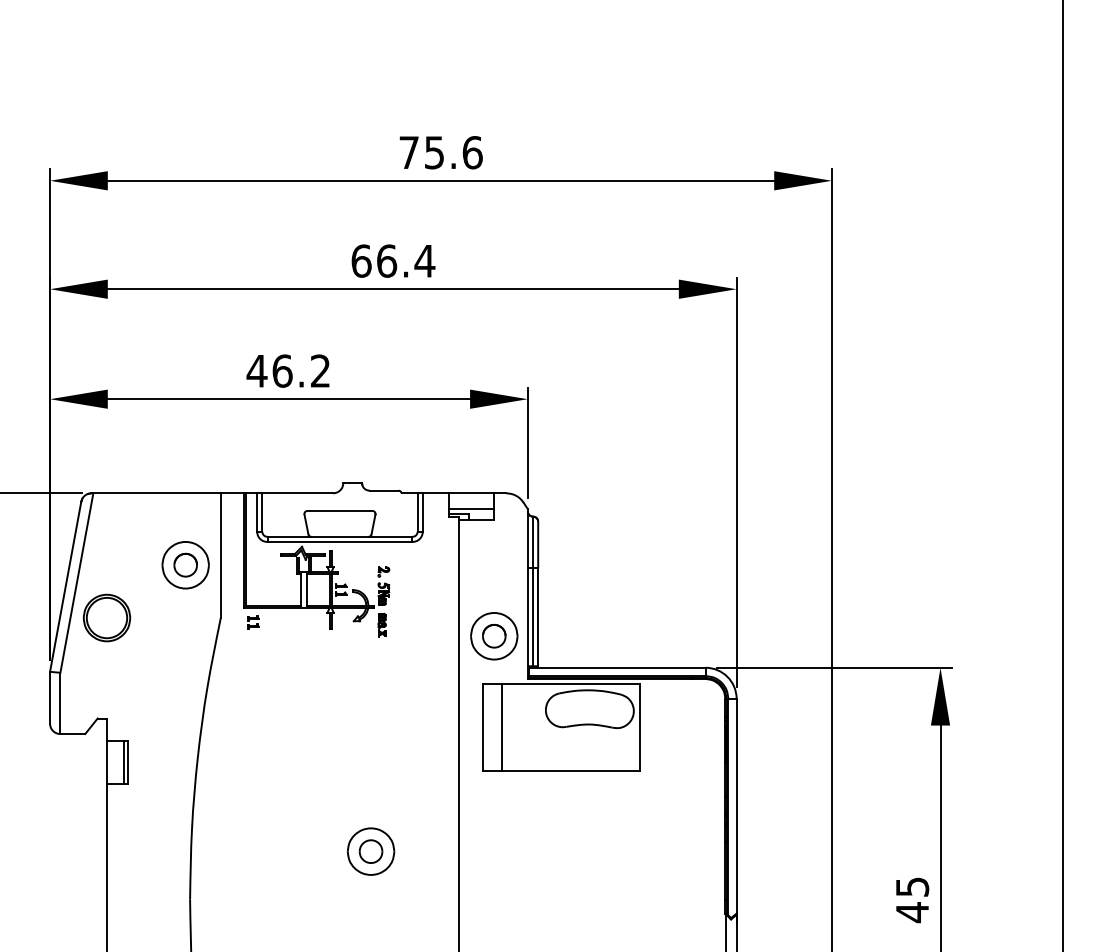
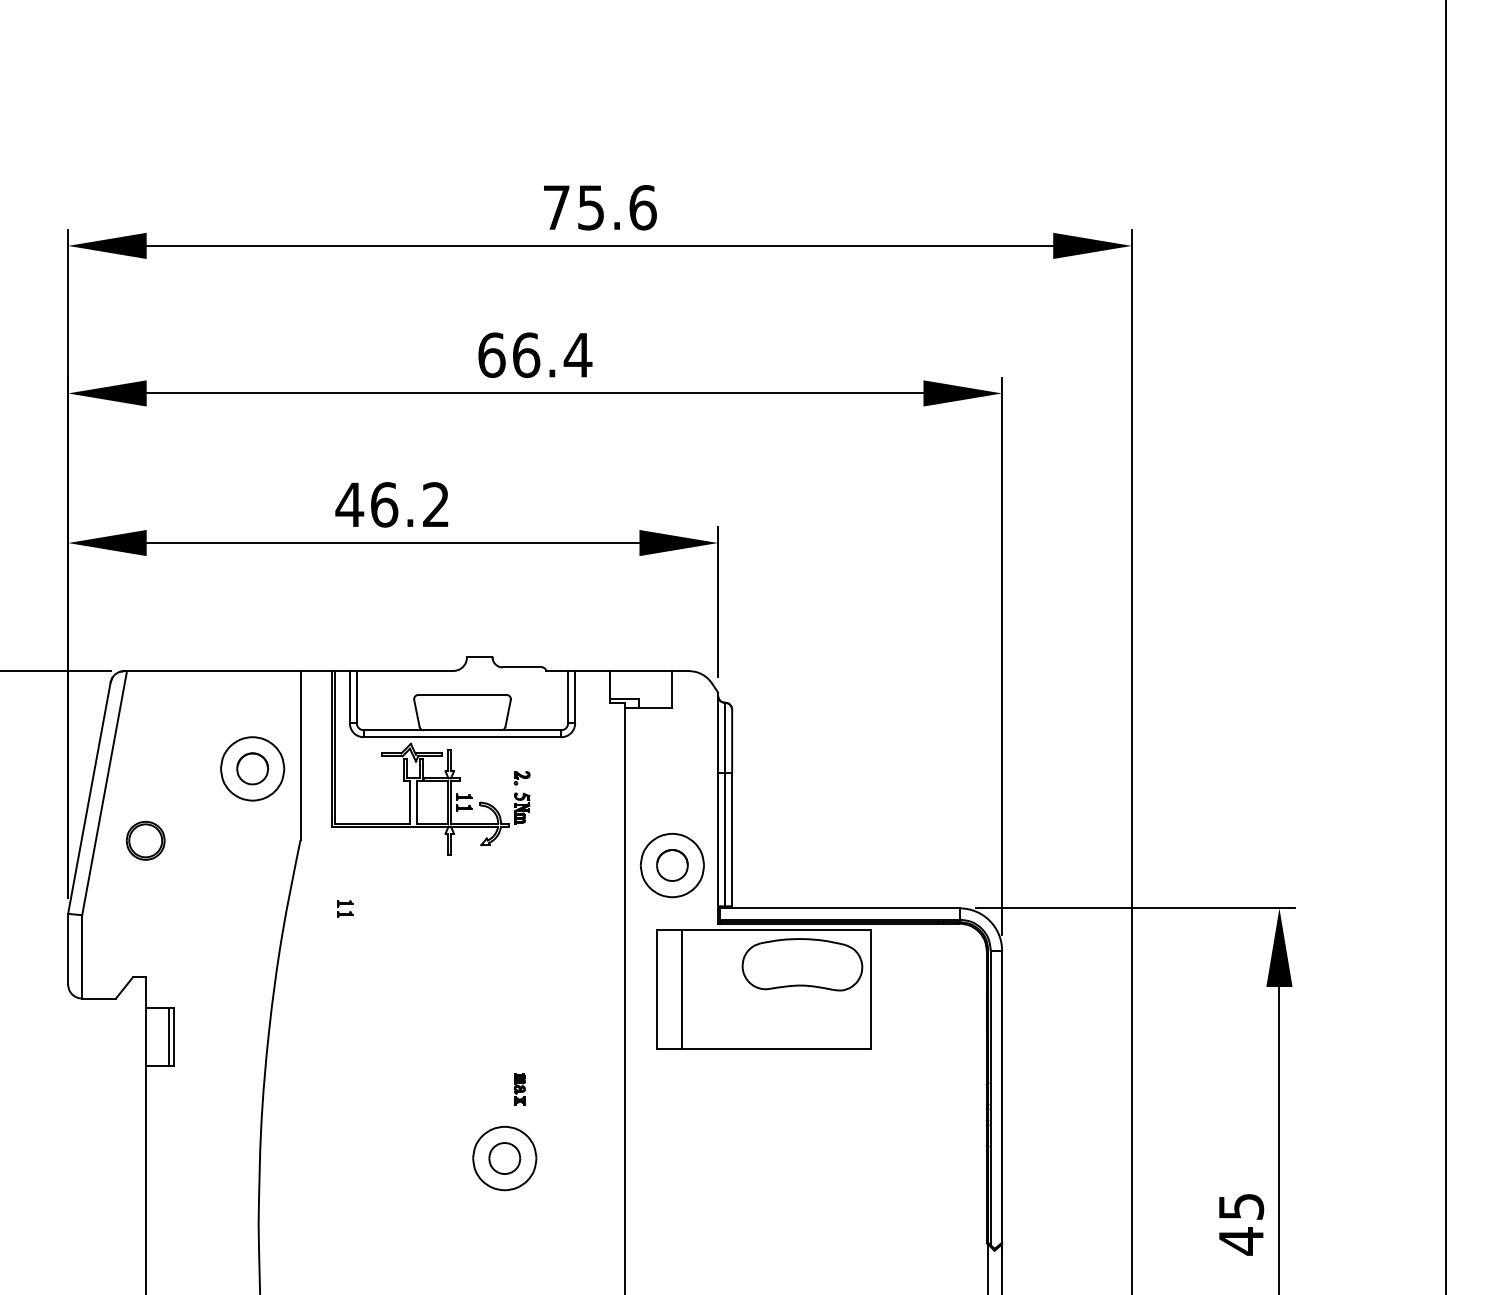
line: (471, 509) -> (641, 692), removed
part: (106, 617) -> (145, 840), size x0.6
part: (253, 622) -> (345, 908), moved
part: (381, 625) -> (519, 1089), moved

